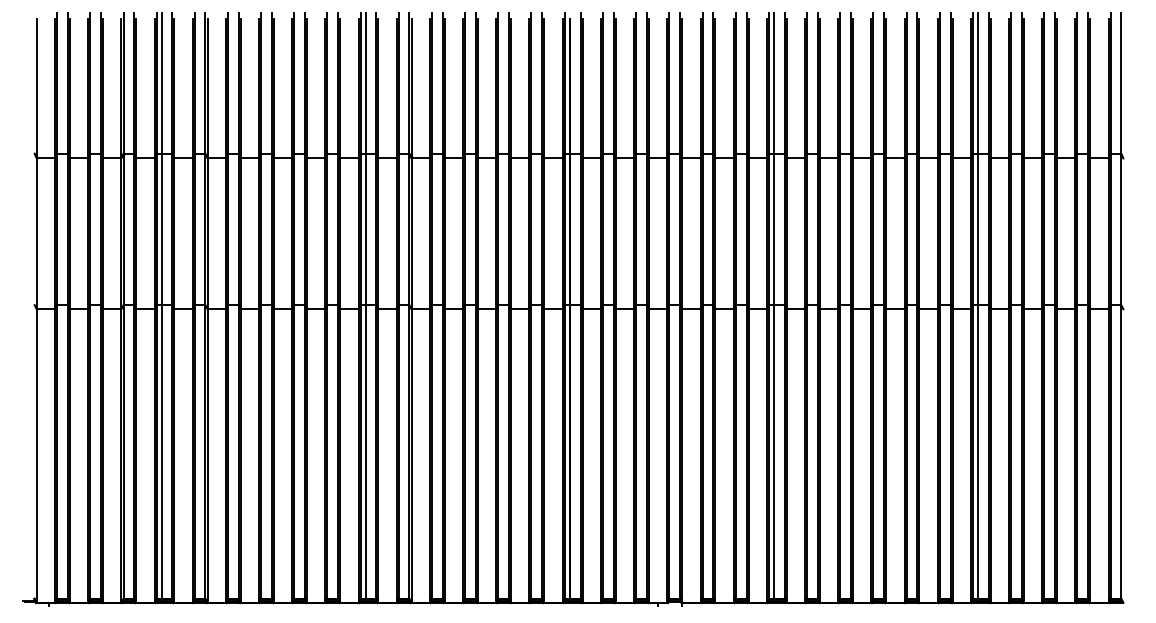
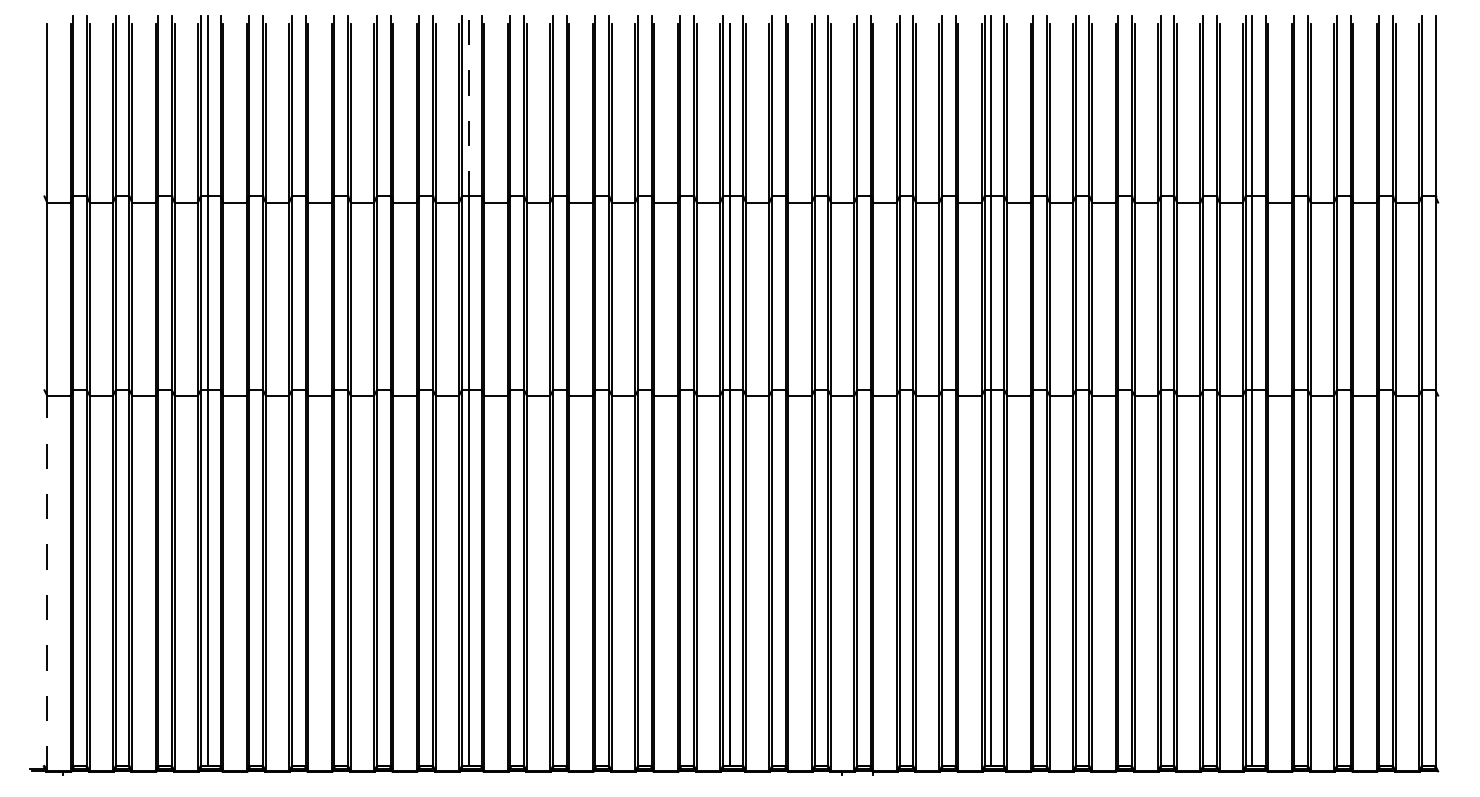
line: (366, 82) -> (469, 105), solid -> dashed
line: (36, 456) -> (46, 584), solid -> dashed

